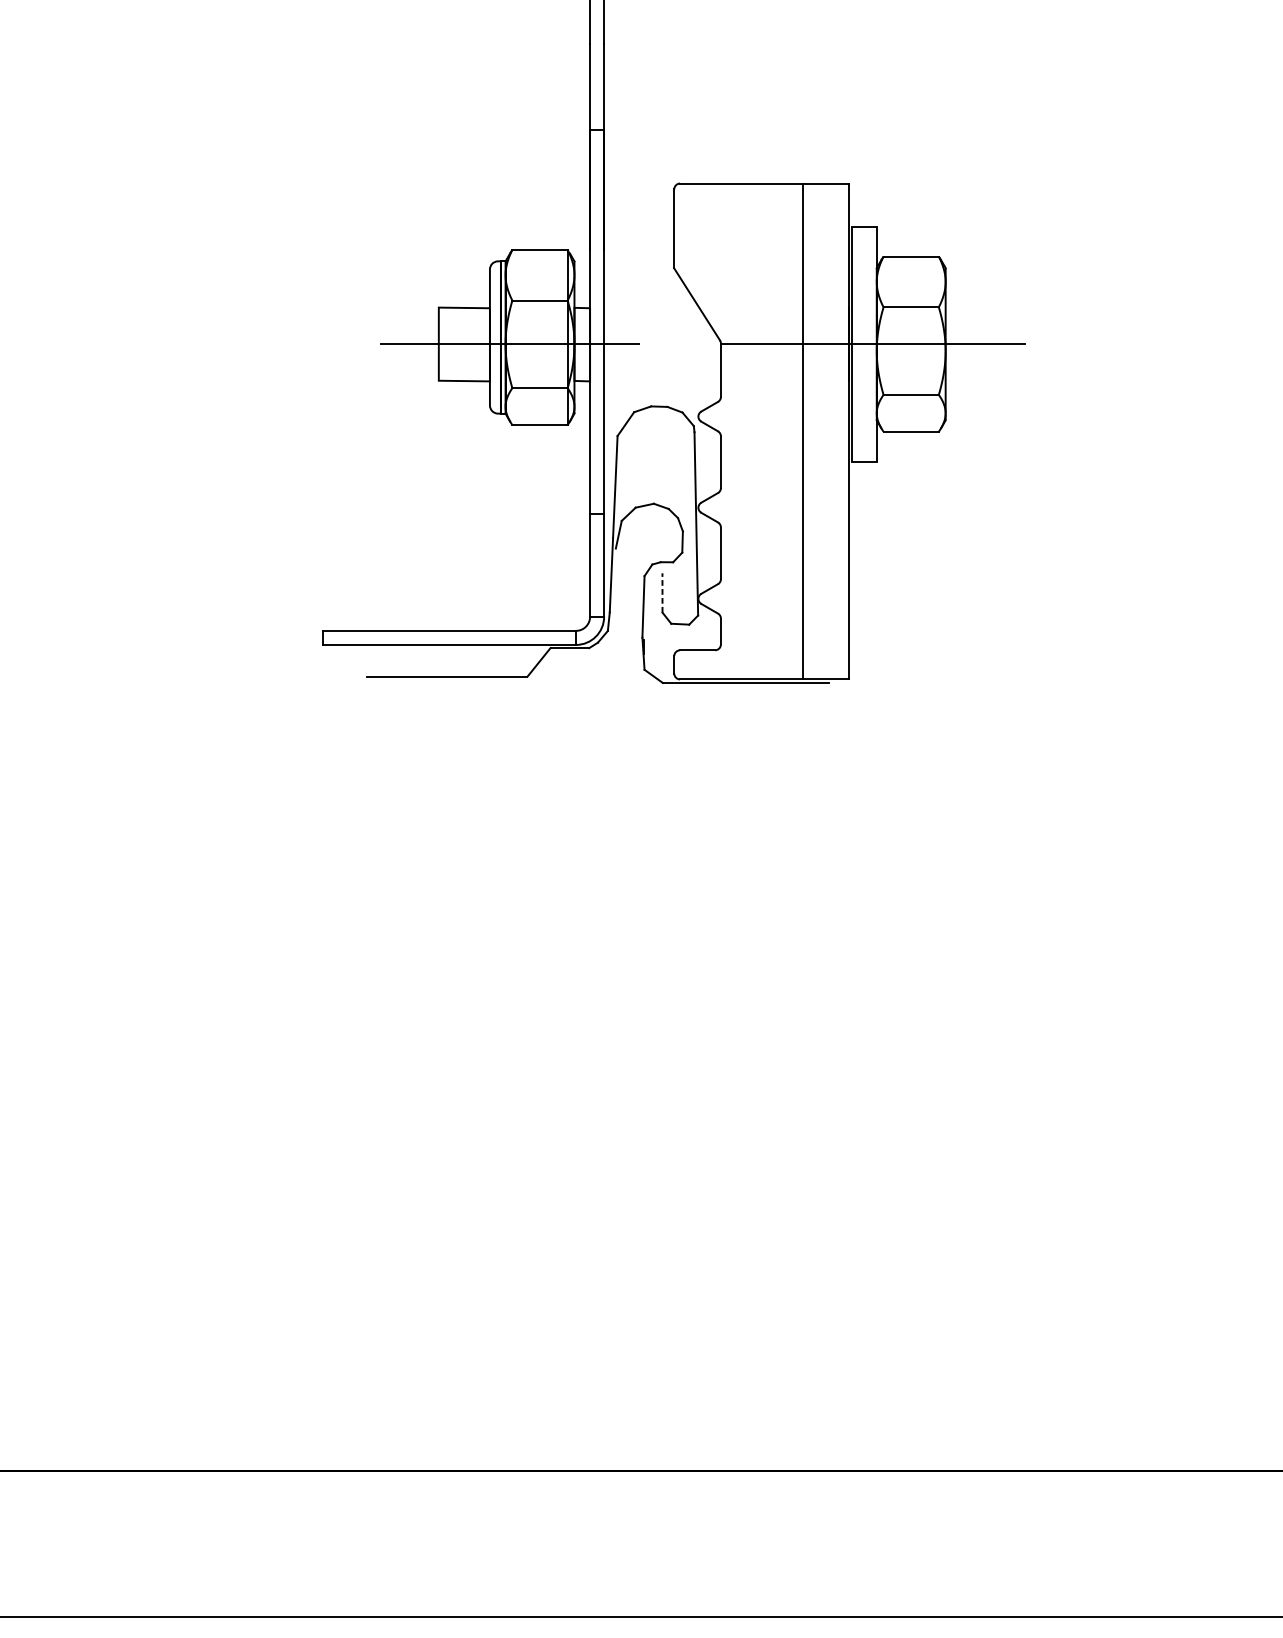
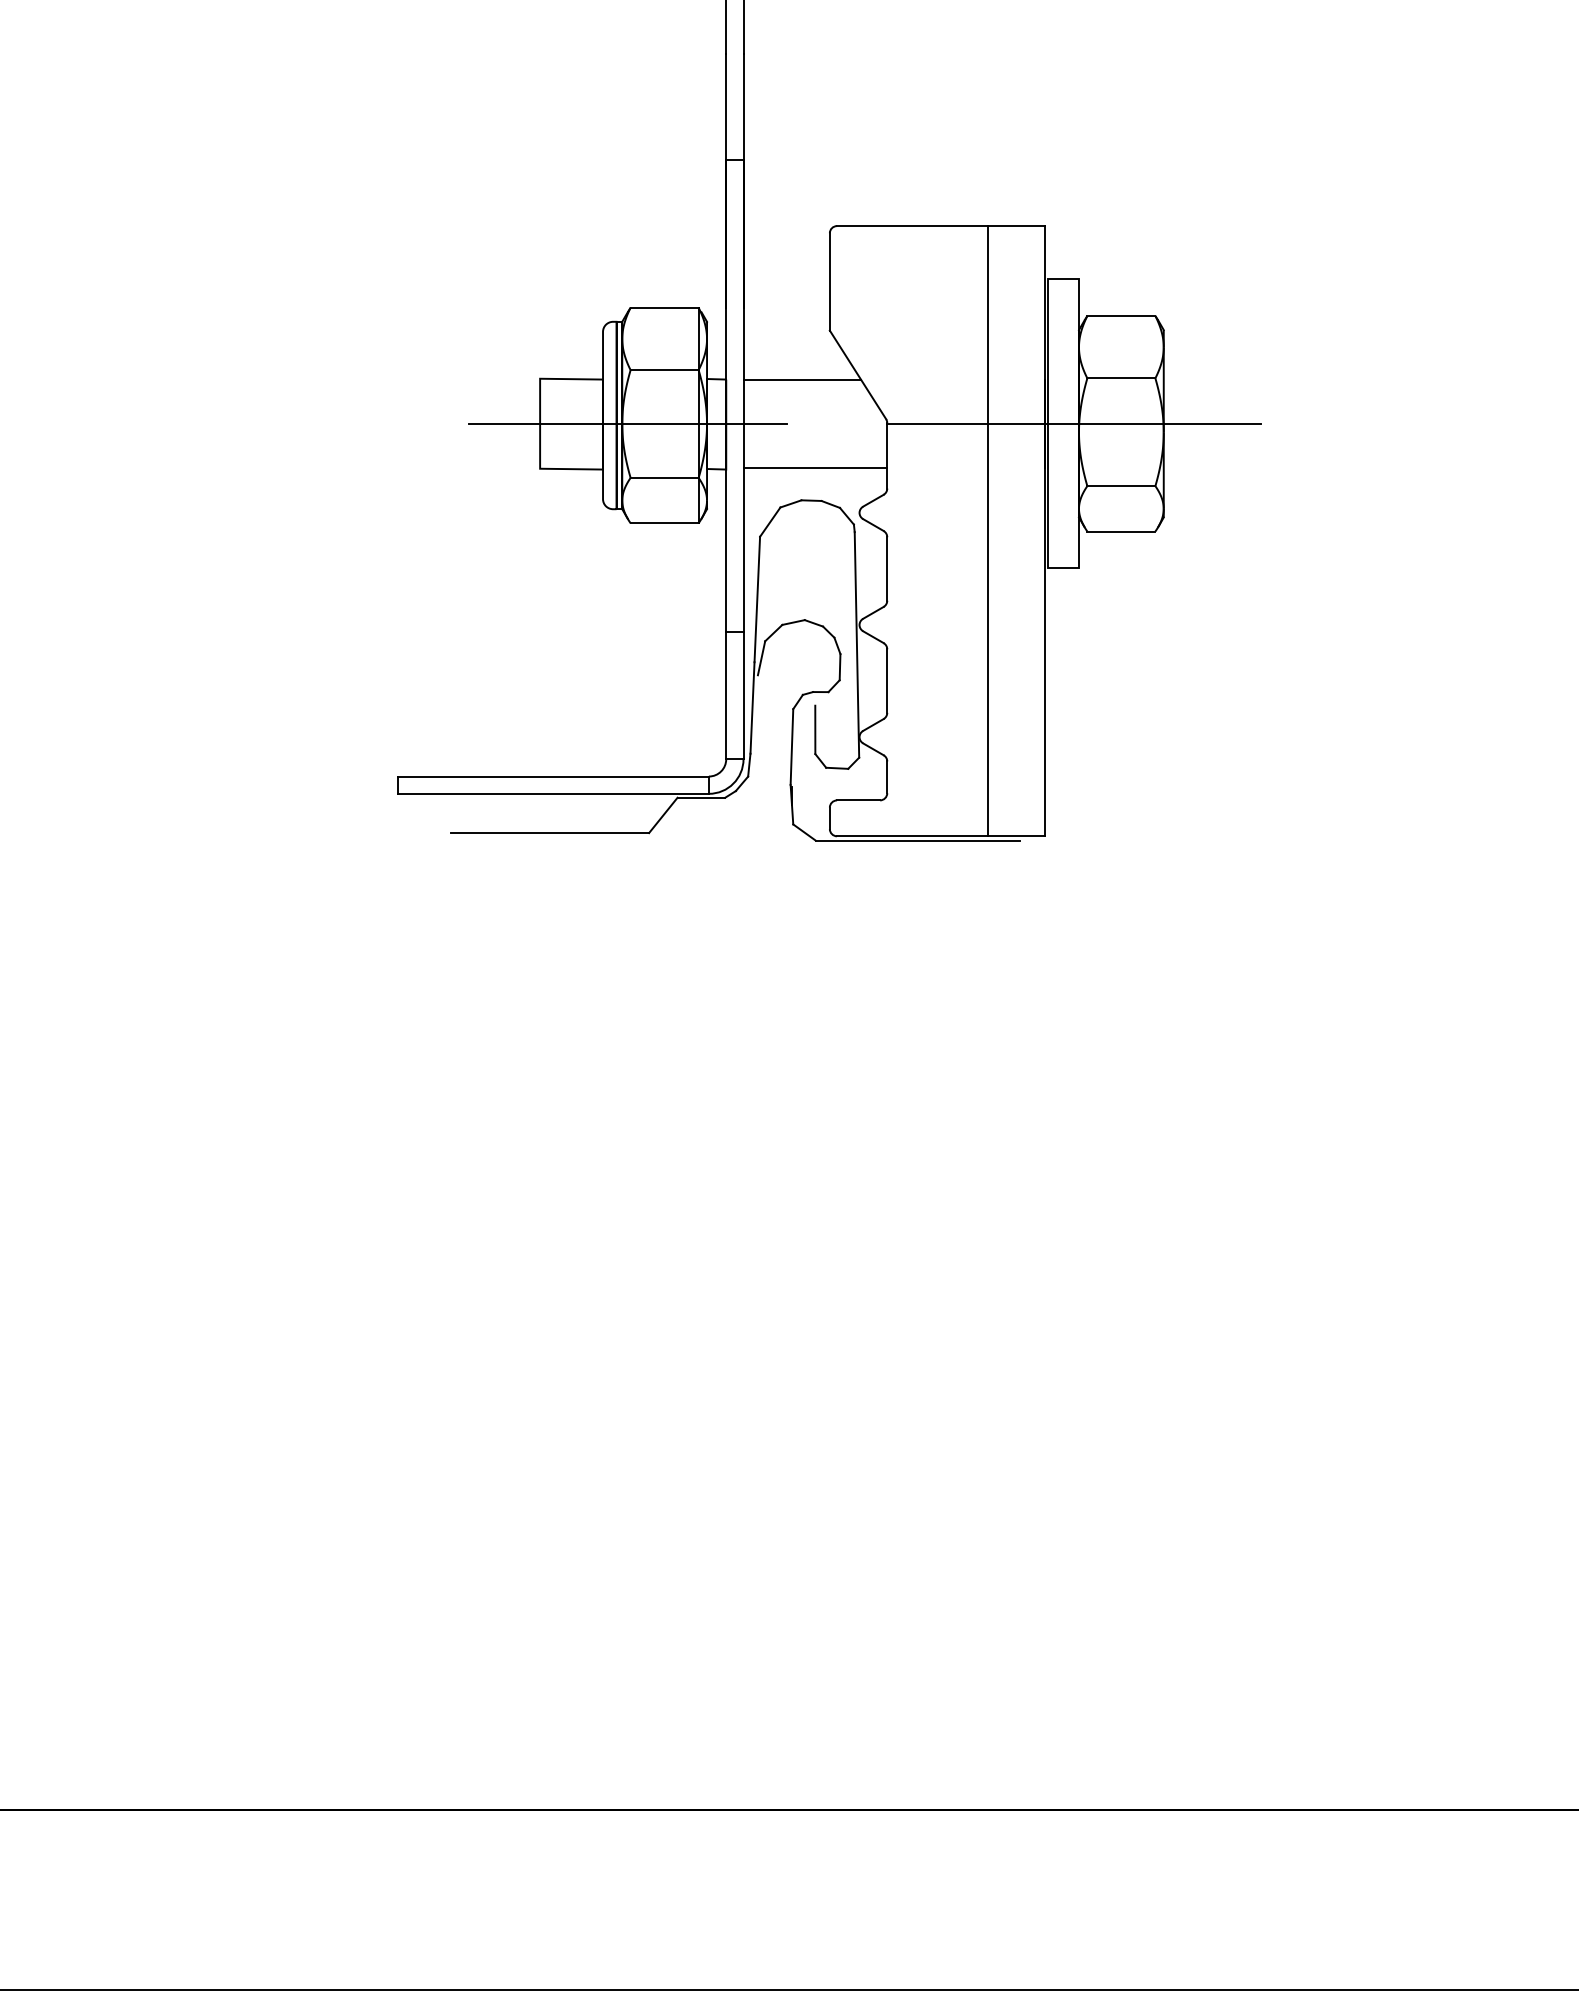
line: (651, 308) -> (801, 379), added
line: (662, 379) -> (815, 467), added
line: (662, 592) -> (815, 729), dashed -> solid

